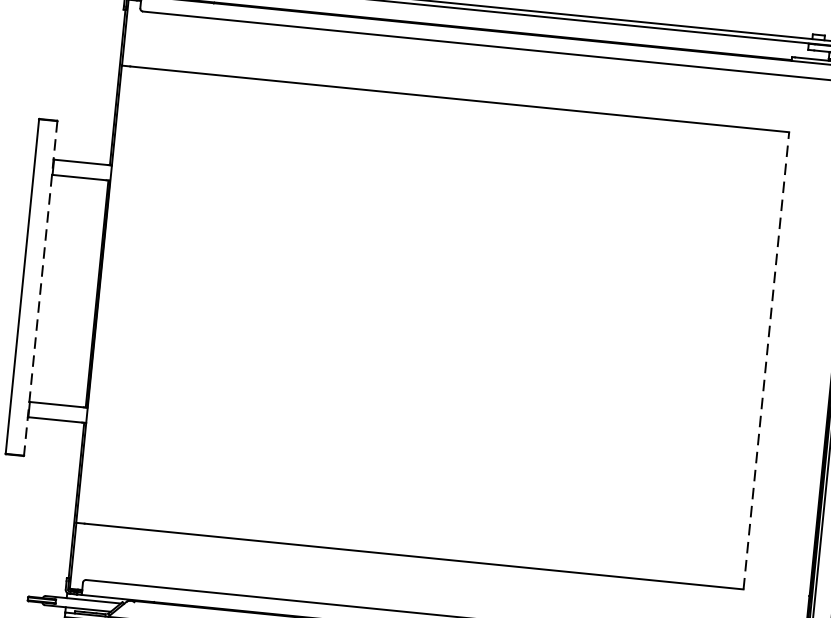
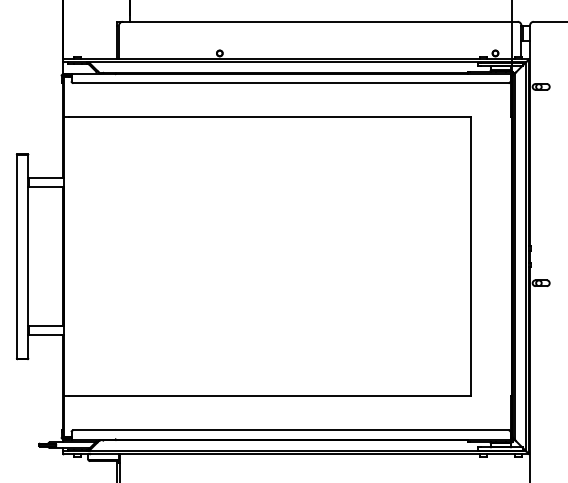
line: (41, 289) -> (28, 257), dashed -> solid
line: (766, 360) -> (471, 256), dashed -> solid

